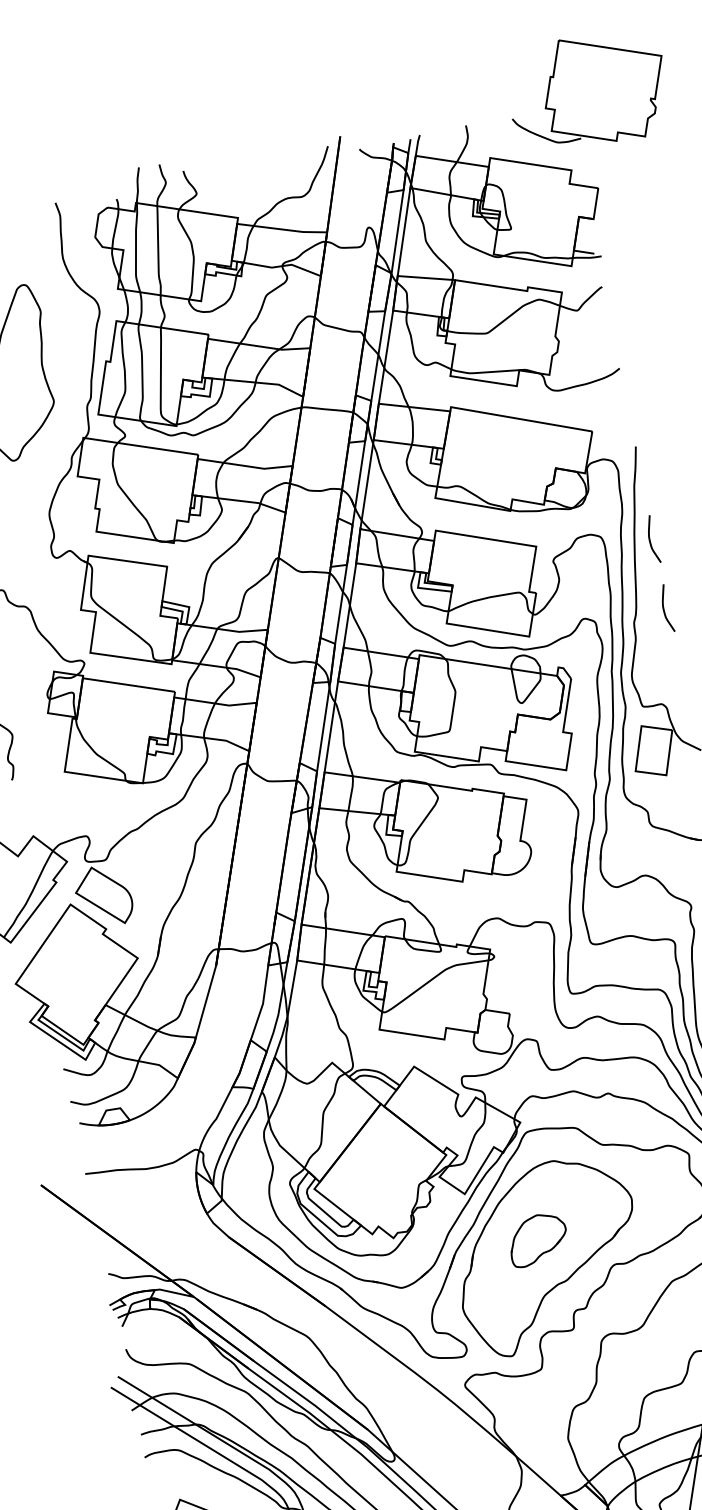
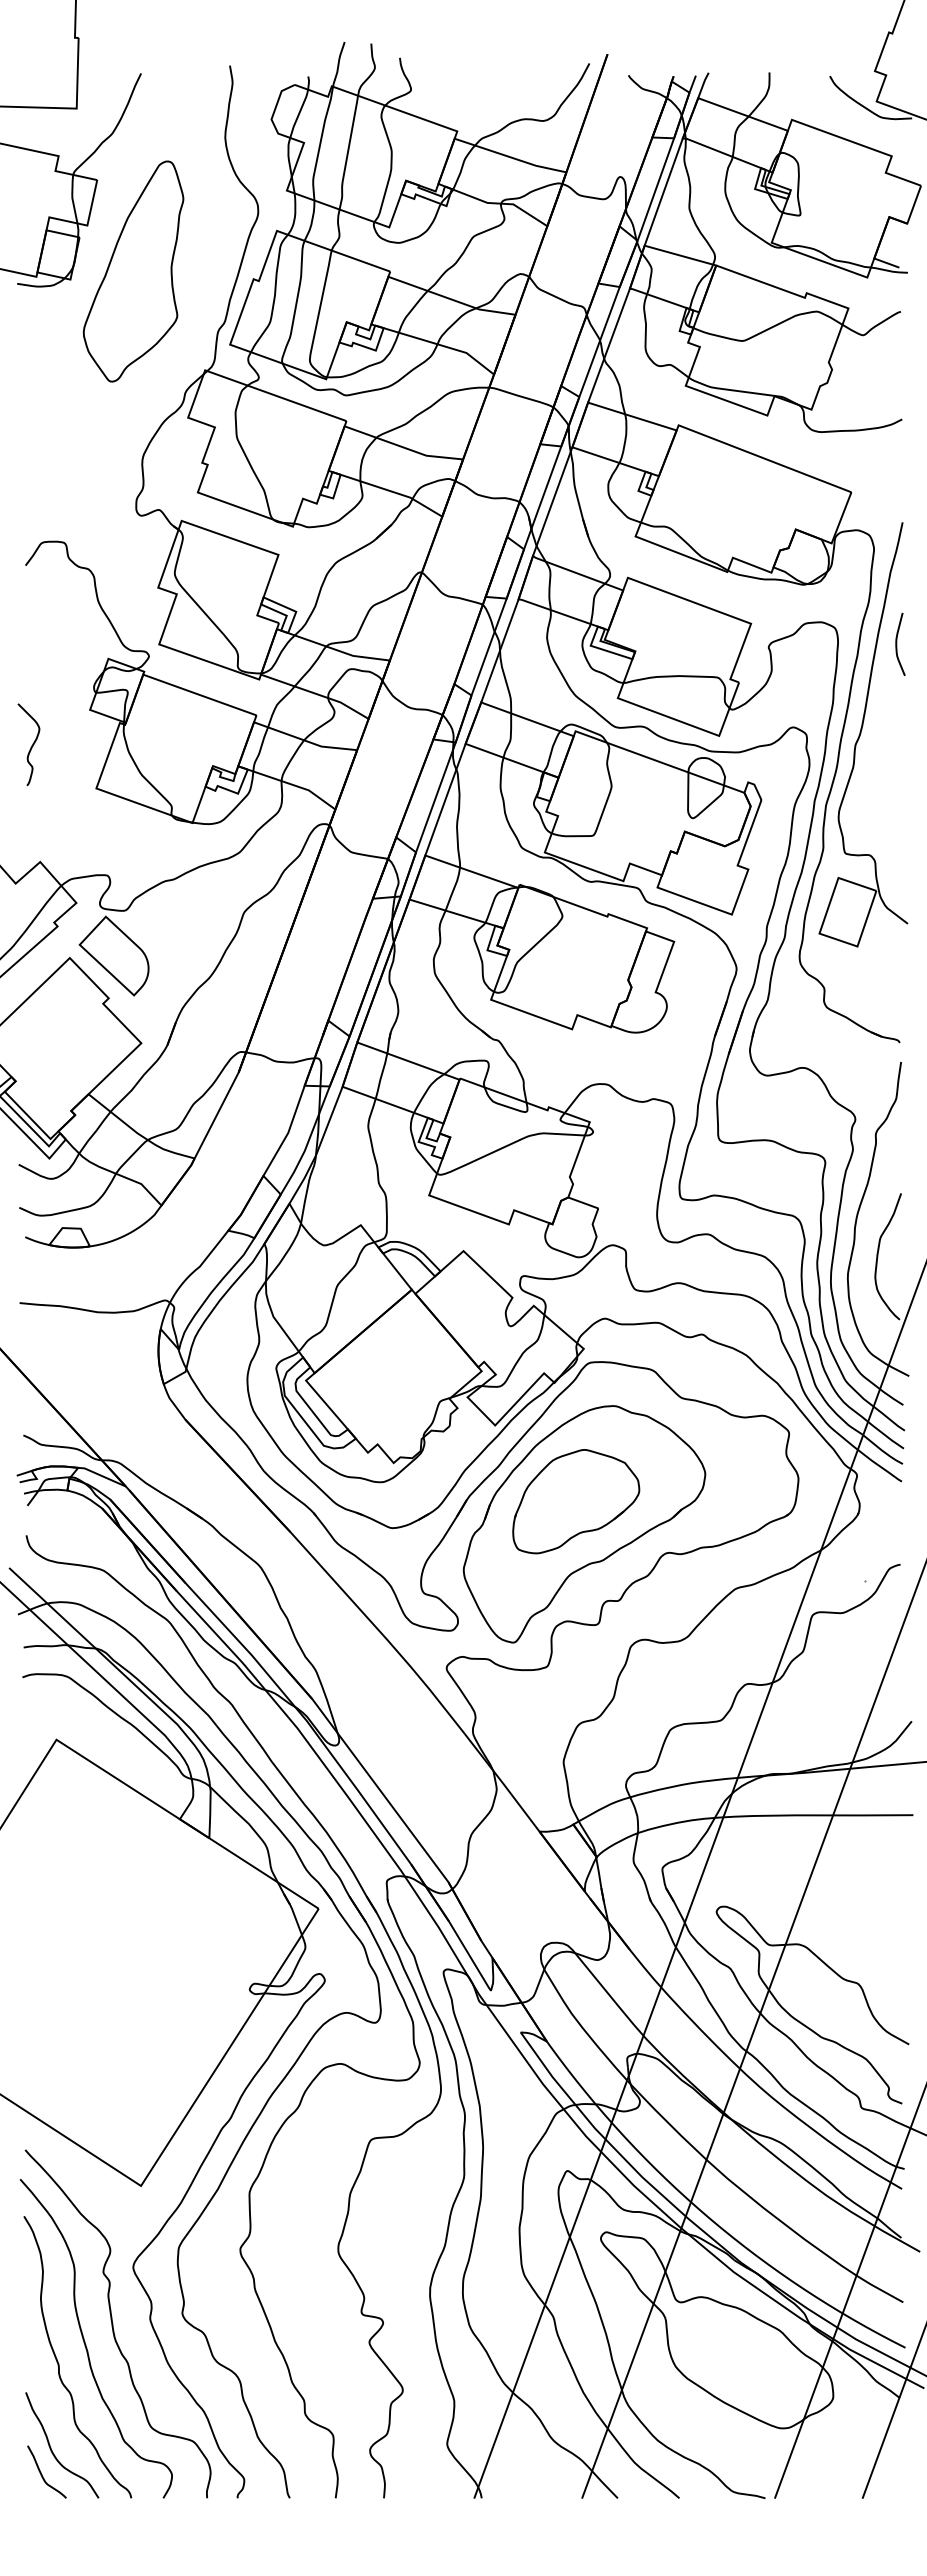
curve: (664, 608) -> (897, 734), removed
part: (538, 1239) -> (576, 1501), size x1.67

